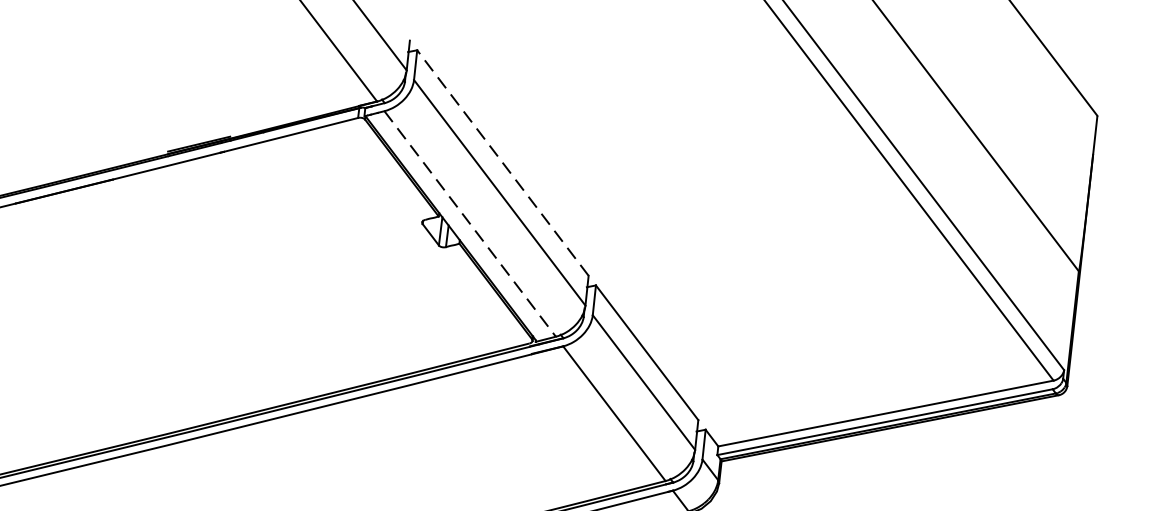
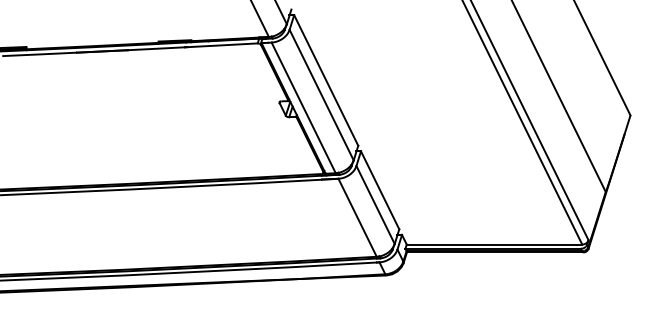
line: (503, 163) -> (326, 80), dashed -> solid
line: (469, 223) -> (303, 107), dashed -> solid

